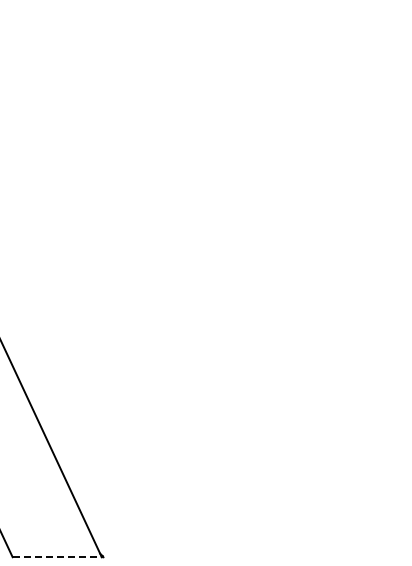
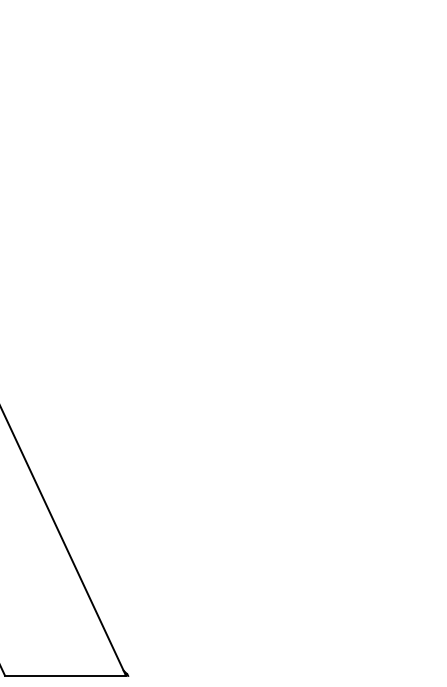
line: (57, 557) -> (65, 675), dashed -> solid

